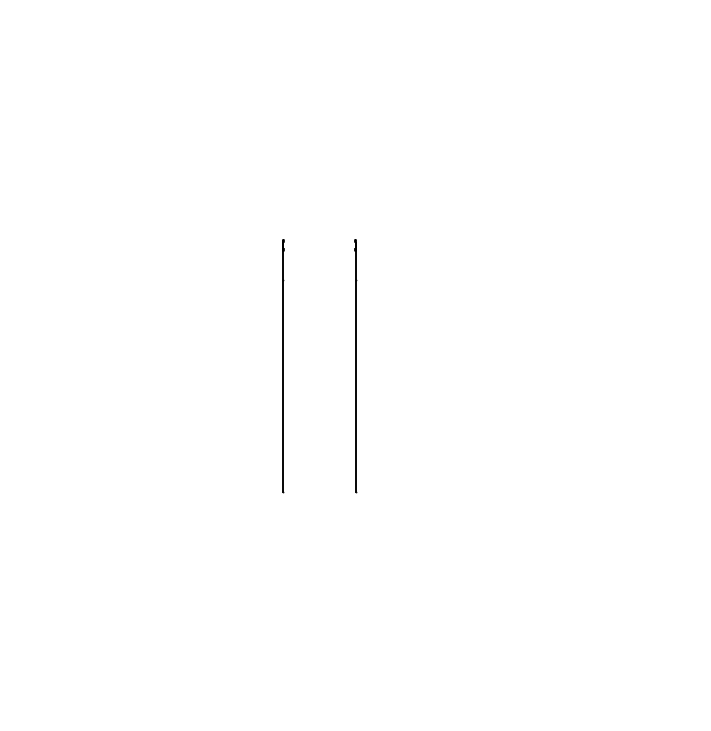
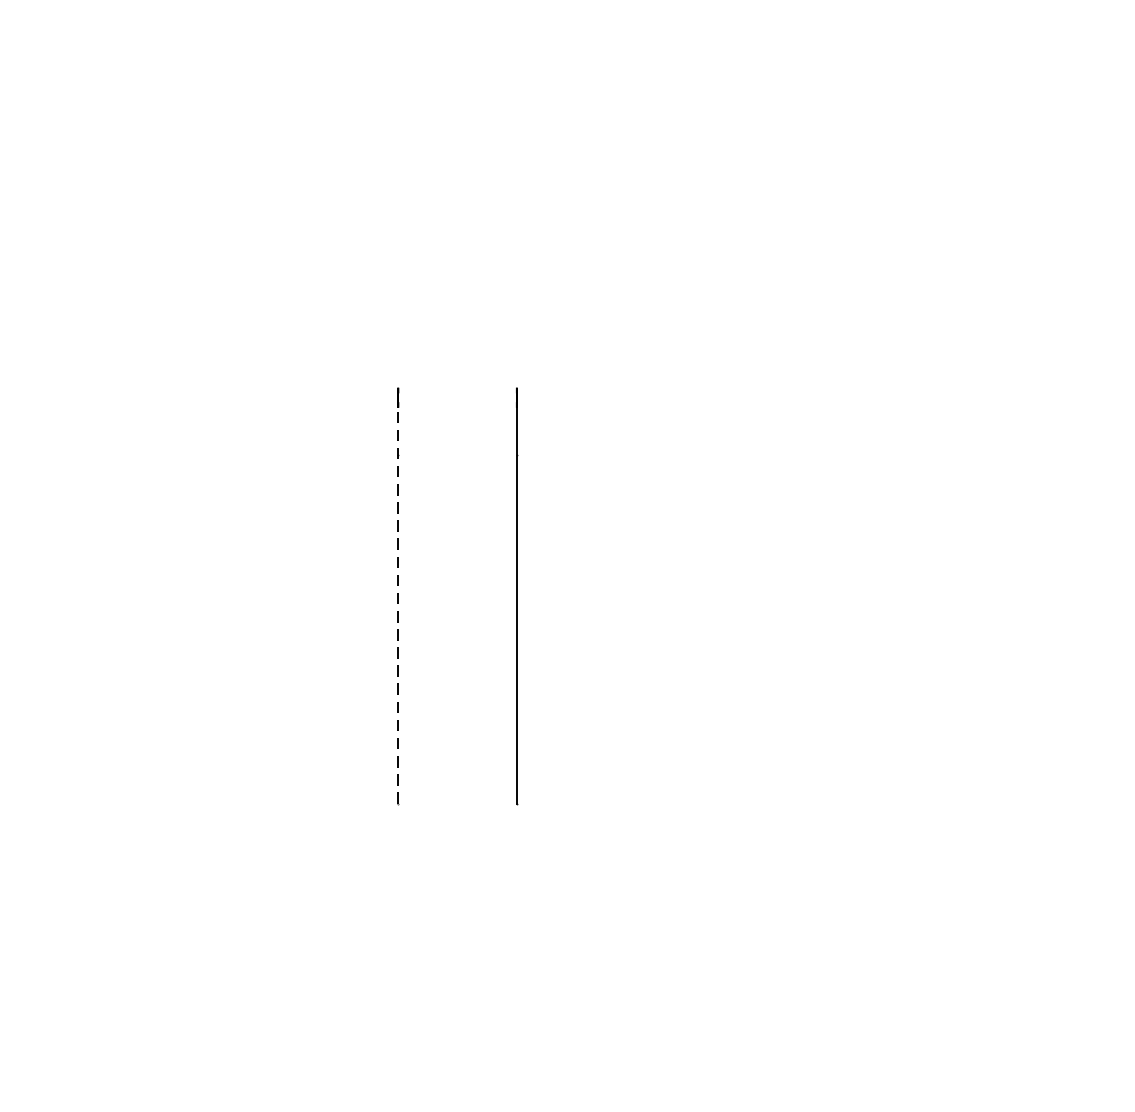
line: (283, 367) -> (398, 598), solid -> dashed

